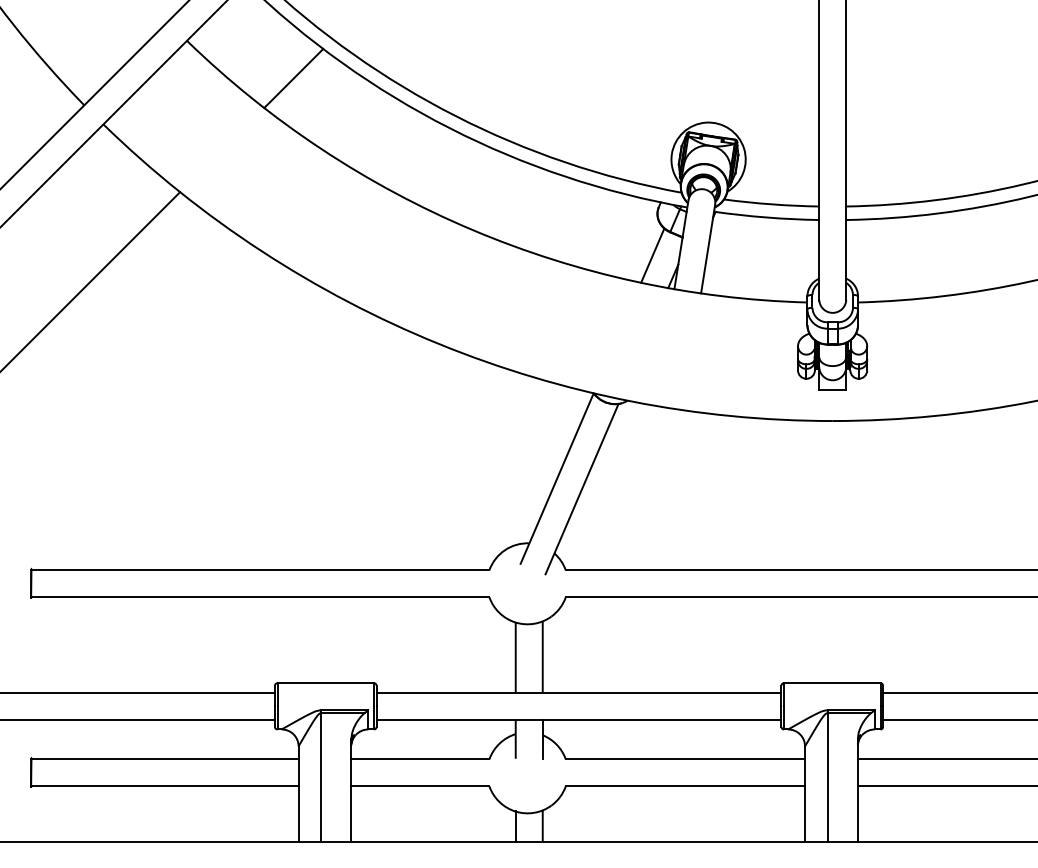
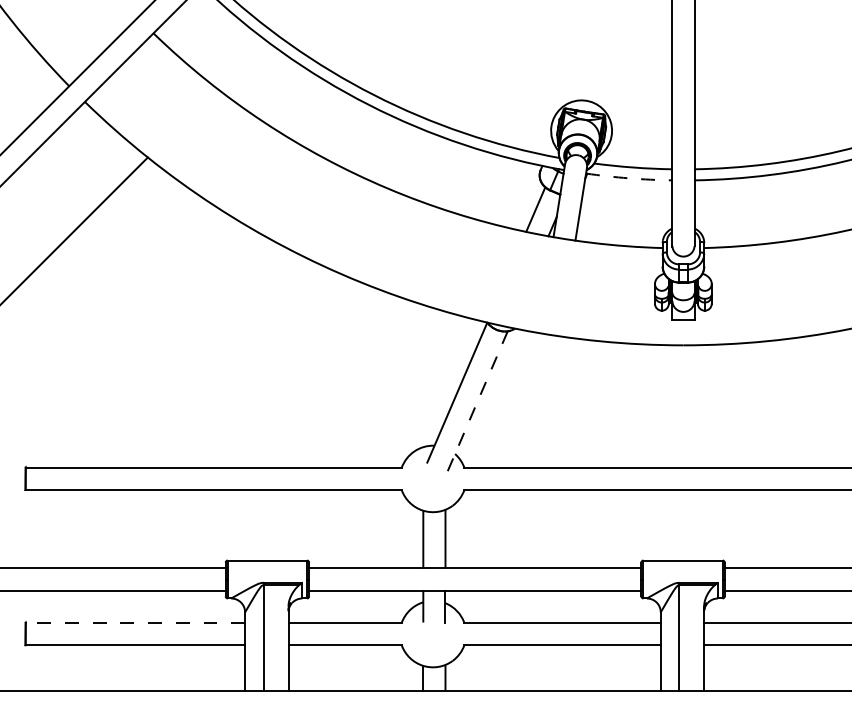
line: (292, 78) -> (240, 64), removed
arc: (766, 217) -> (629, 178), solid -> dashed
line: (581, 488) -> (477, 400), solid -> dashed
line: (165, 759) -> (135, 623), solid -> dashed

